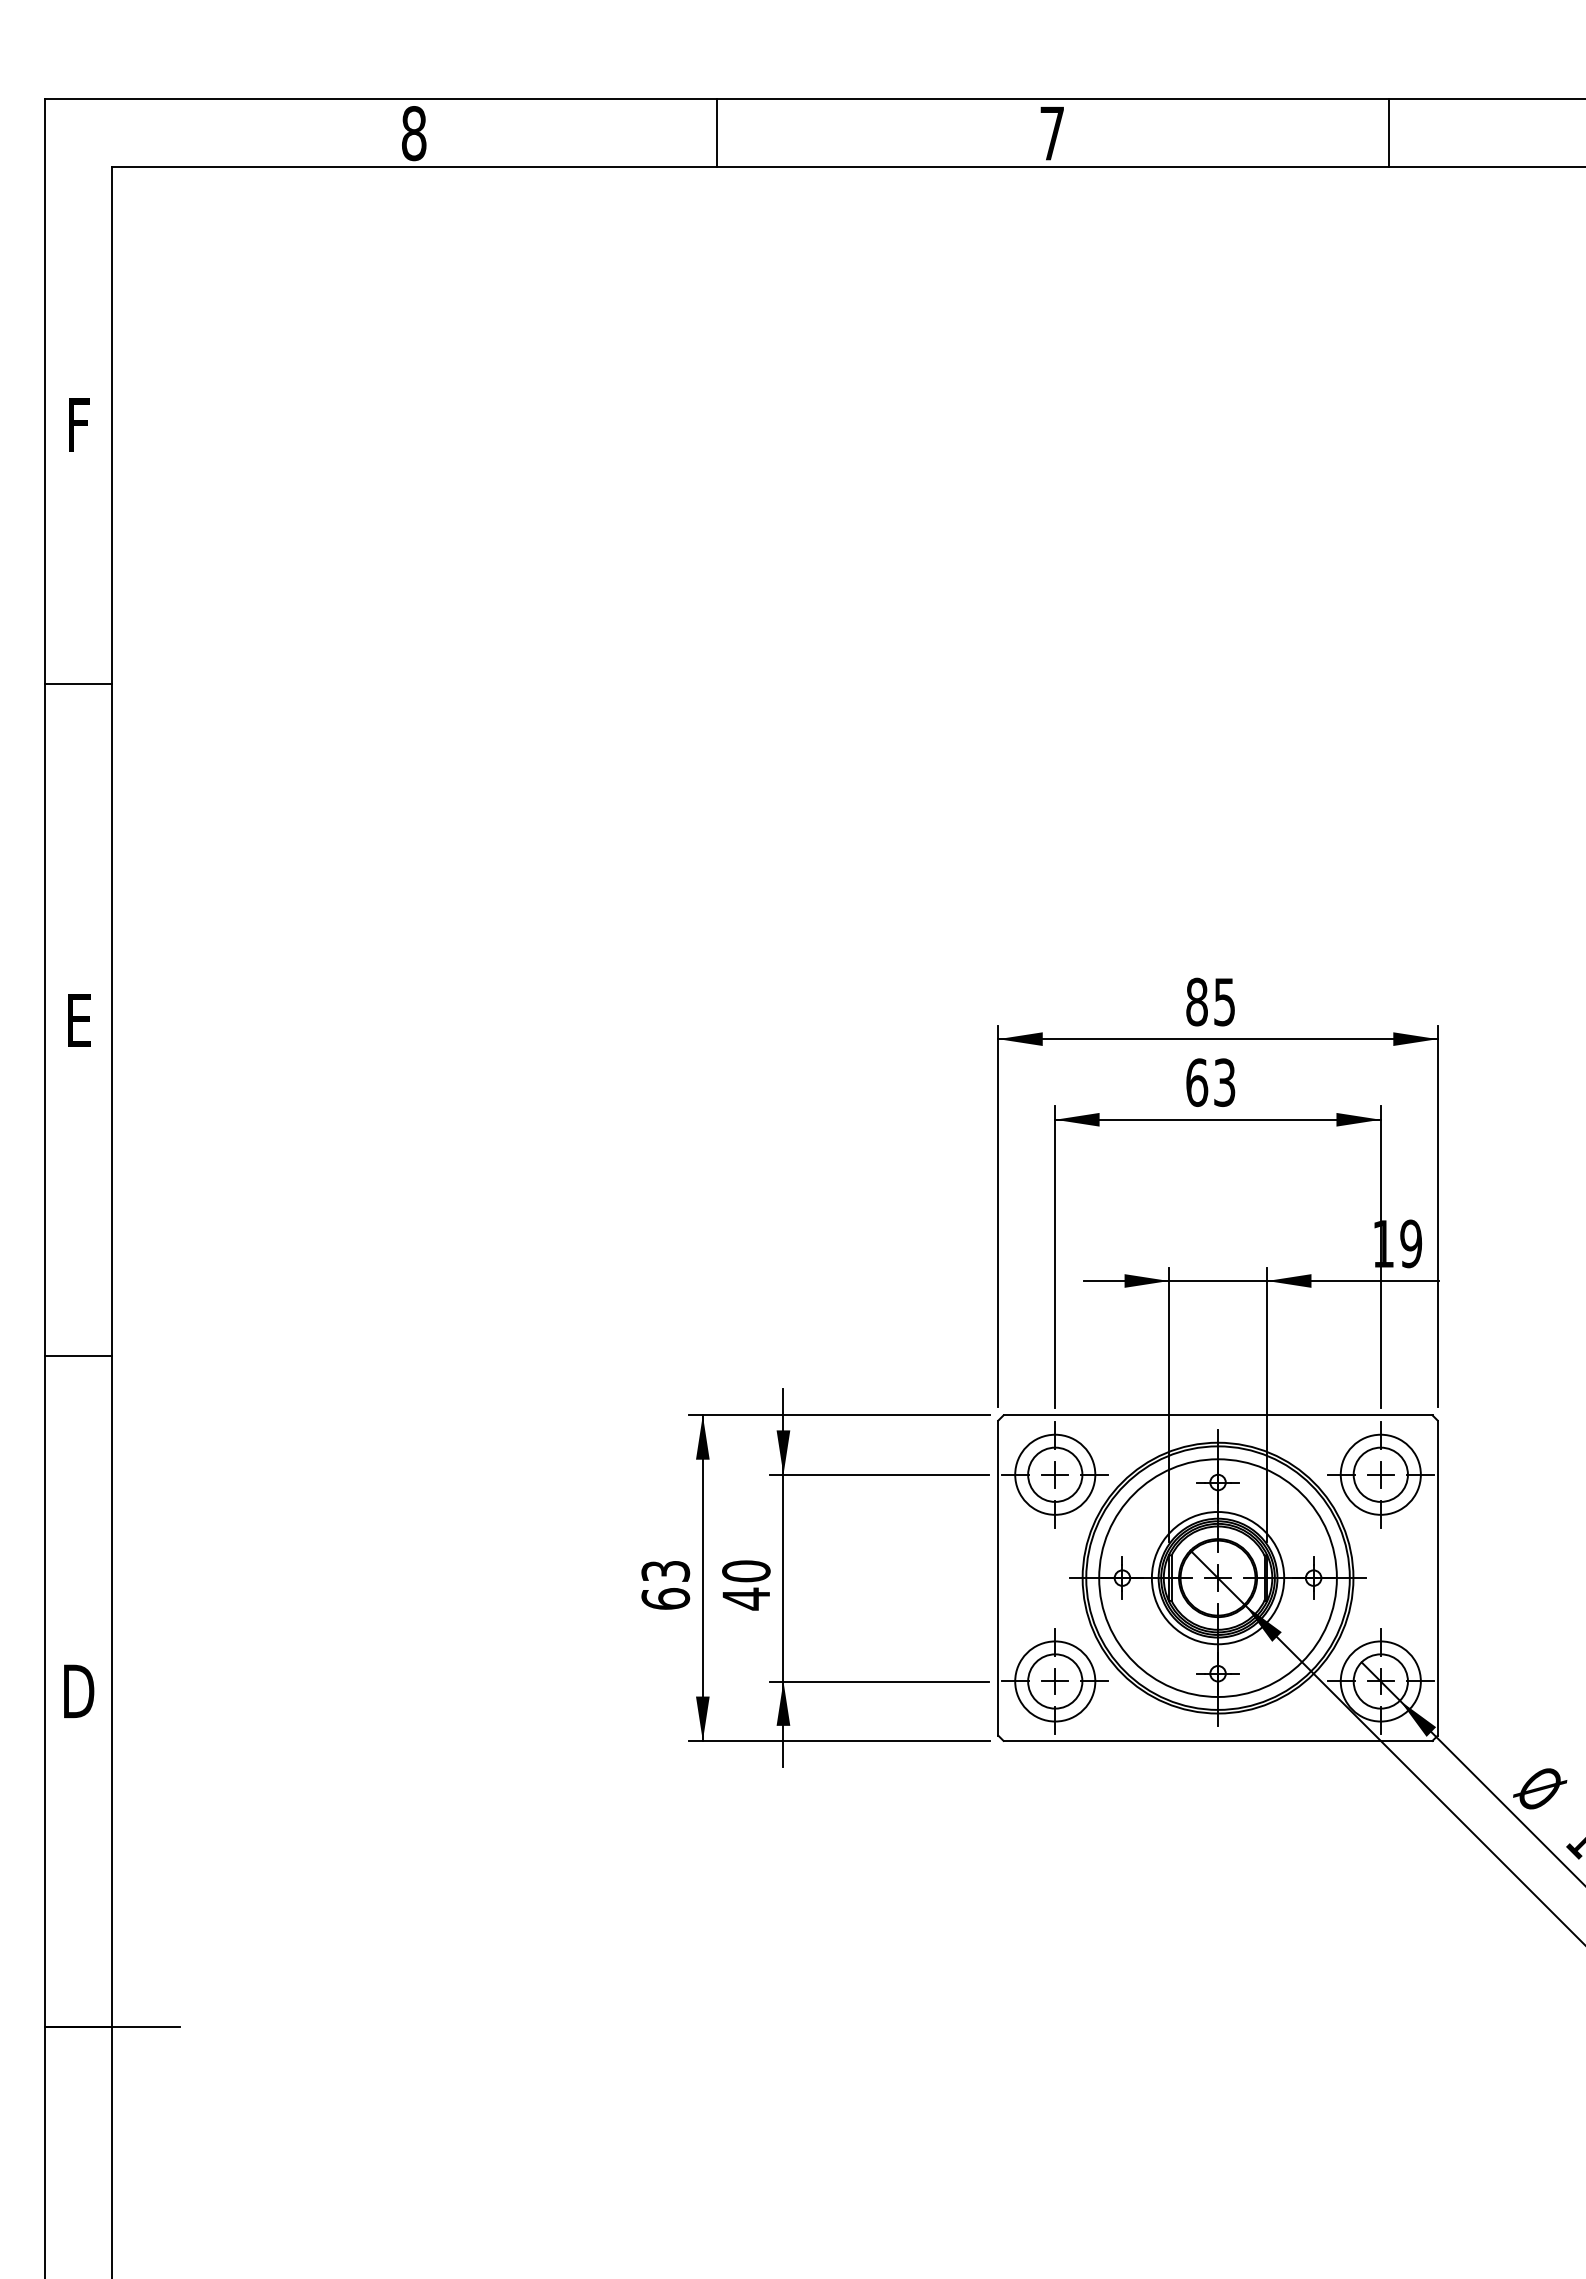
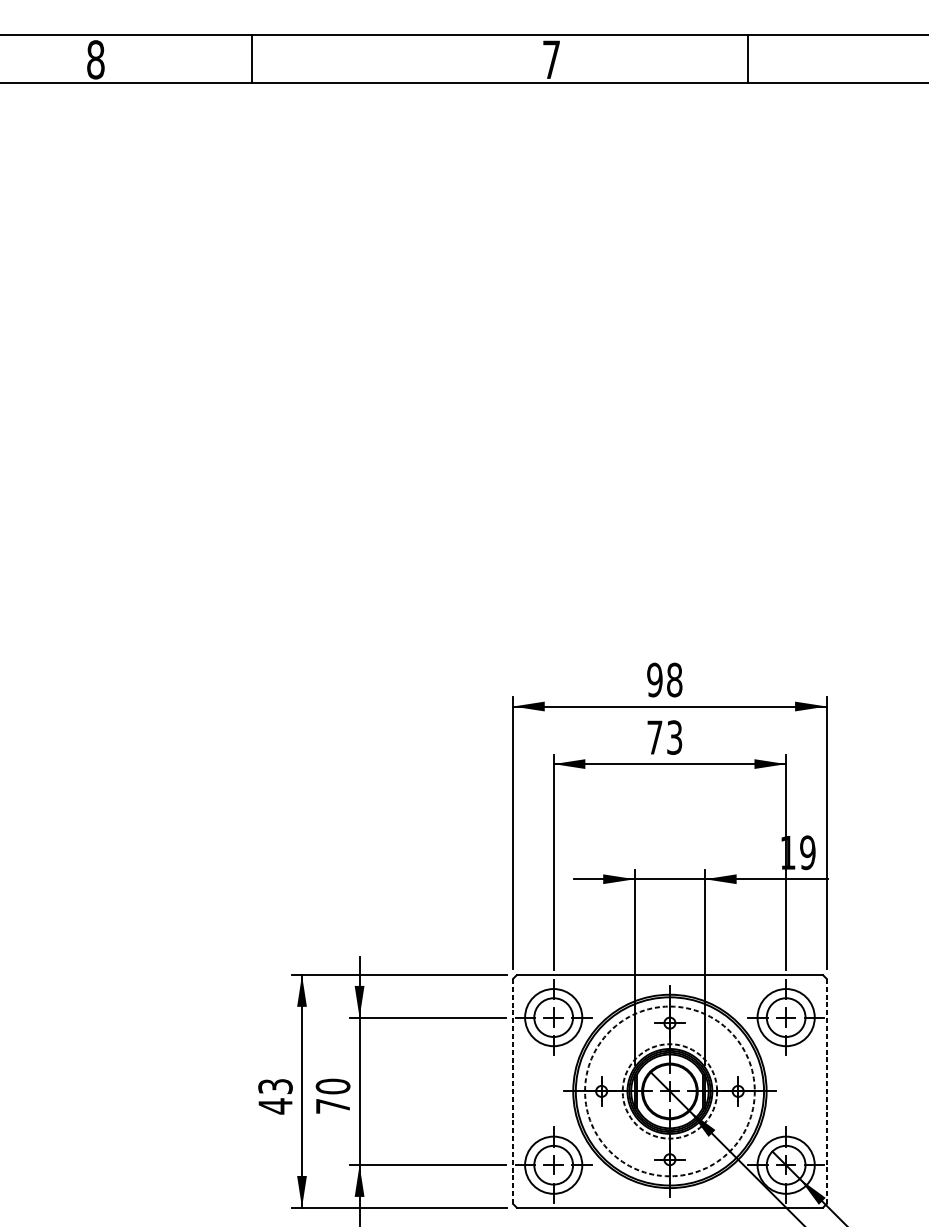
line: (717, 132) -> (252, 59), moved
line: (1388, 132) -> (748, 59), moved
text: (1210, 1001) -> (664, 679), 85 -> 98
text: (1197, 1082) -> (655, 737), 63 -> 73
line: (998, 1578) -> (513, 1091), solid -> dashed
circle: (1217, 1578) -> (669, 1091), solid -> dashed
circle: (1217, 1578) -> (669, 1091), solid -> dashed
line: (1437, 1578) -> (826, 1091), solid -> dashed
text: (665, 1598) -> (275, 1105), 63 -> 43
text: (745, 1598) -> (332, 1105), 40 -> 70

